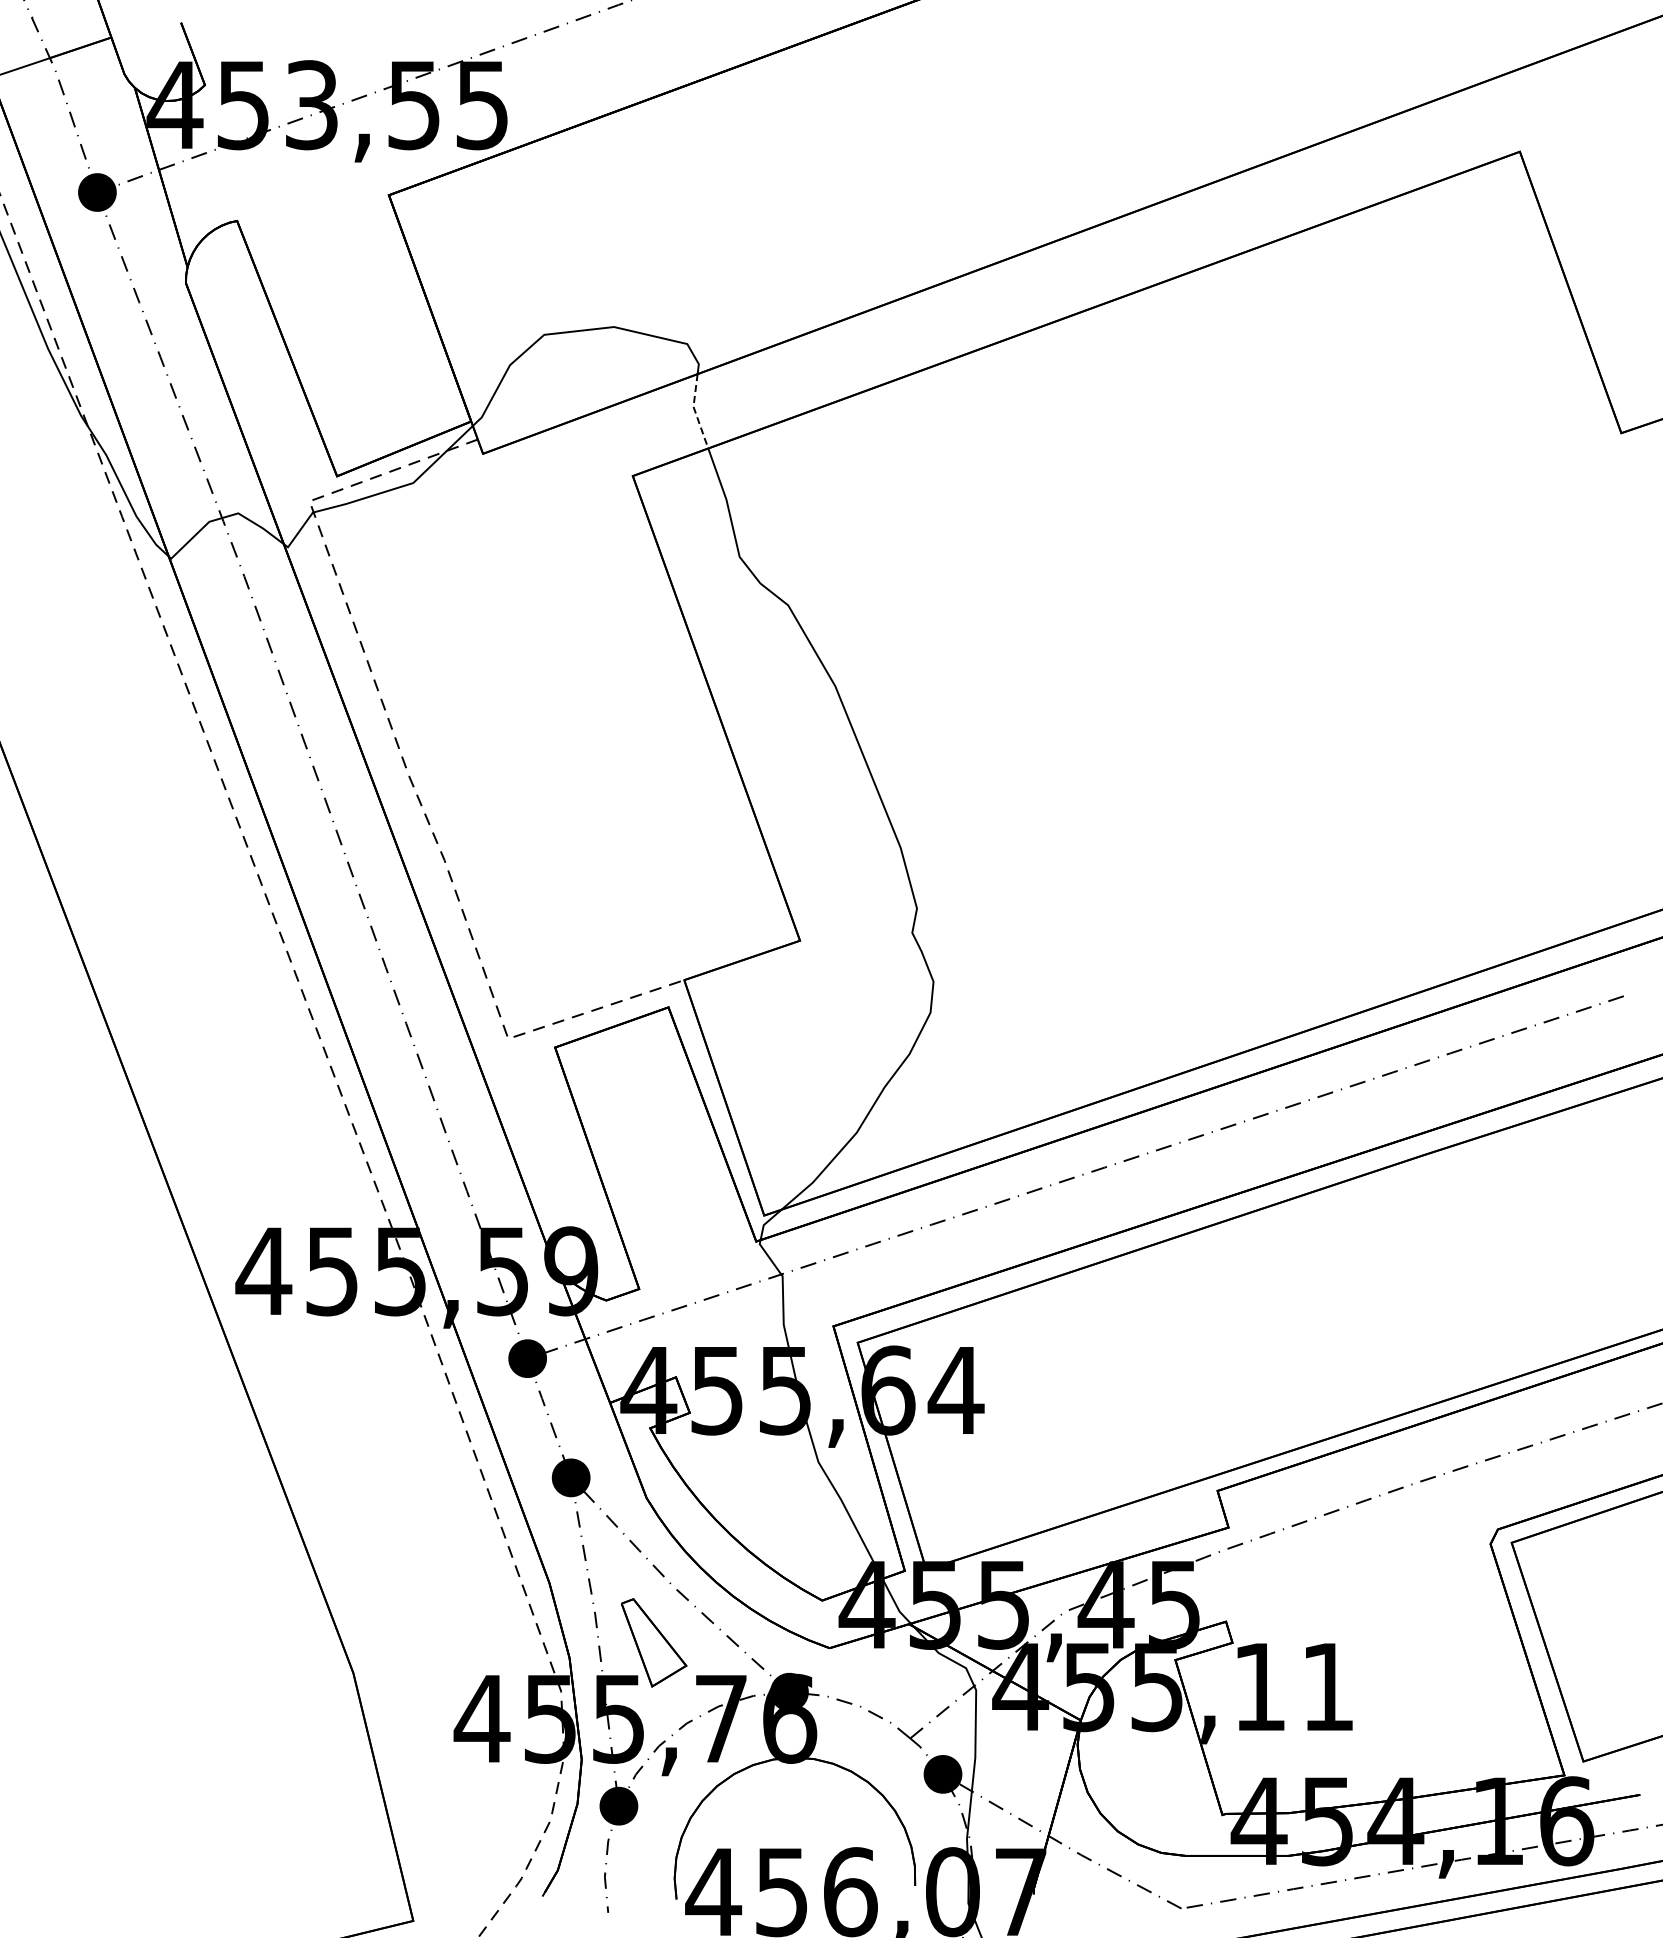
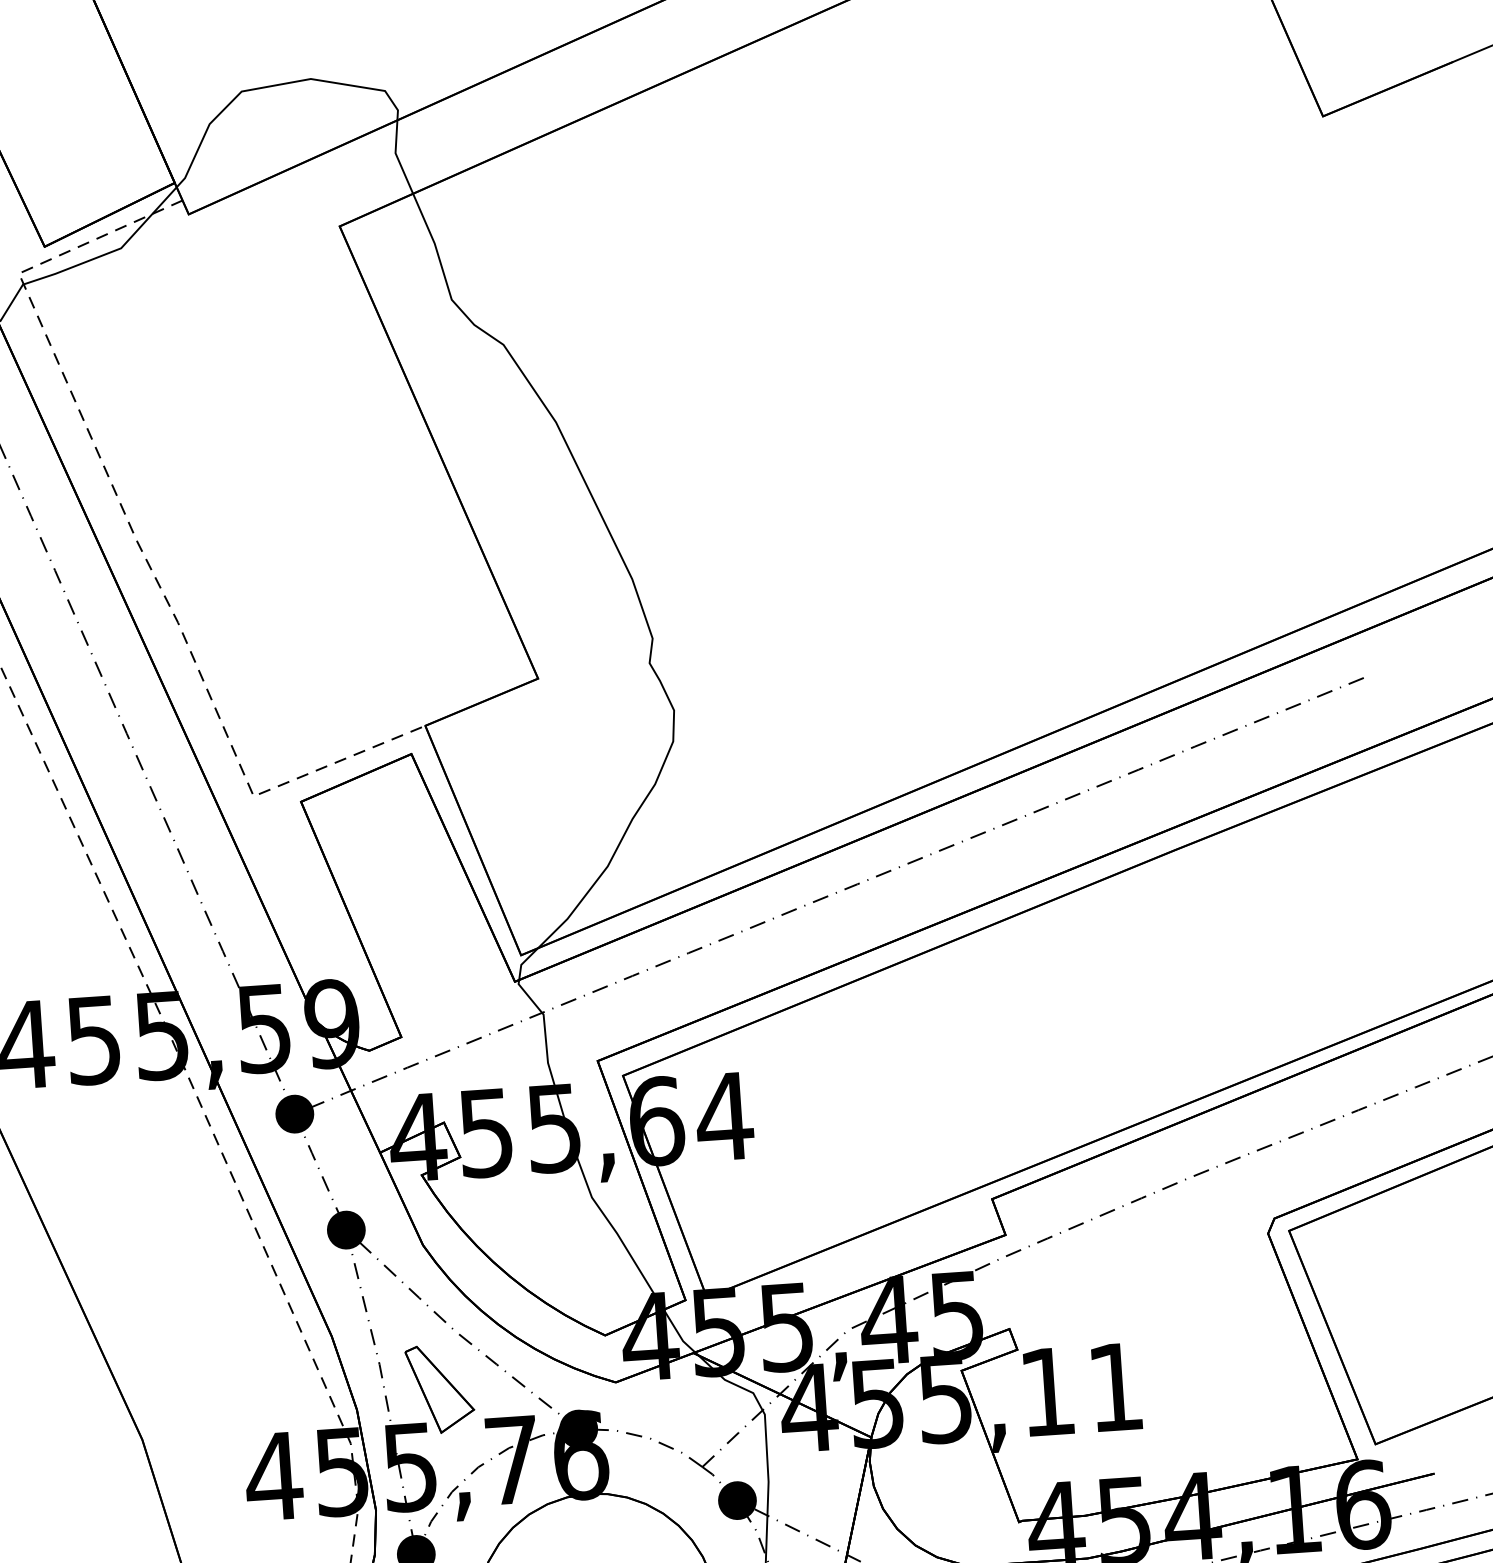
line: (695, 412) -> (397, 158), dashed -> solid

